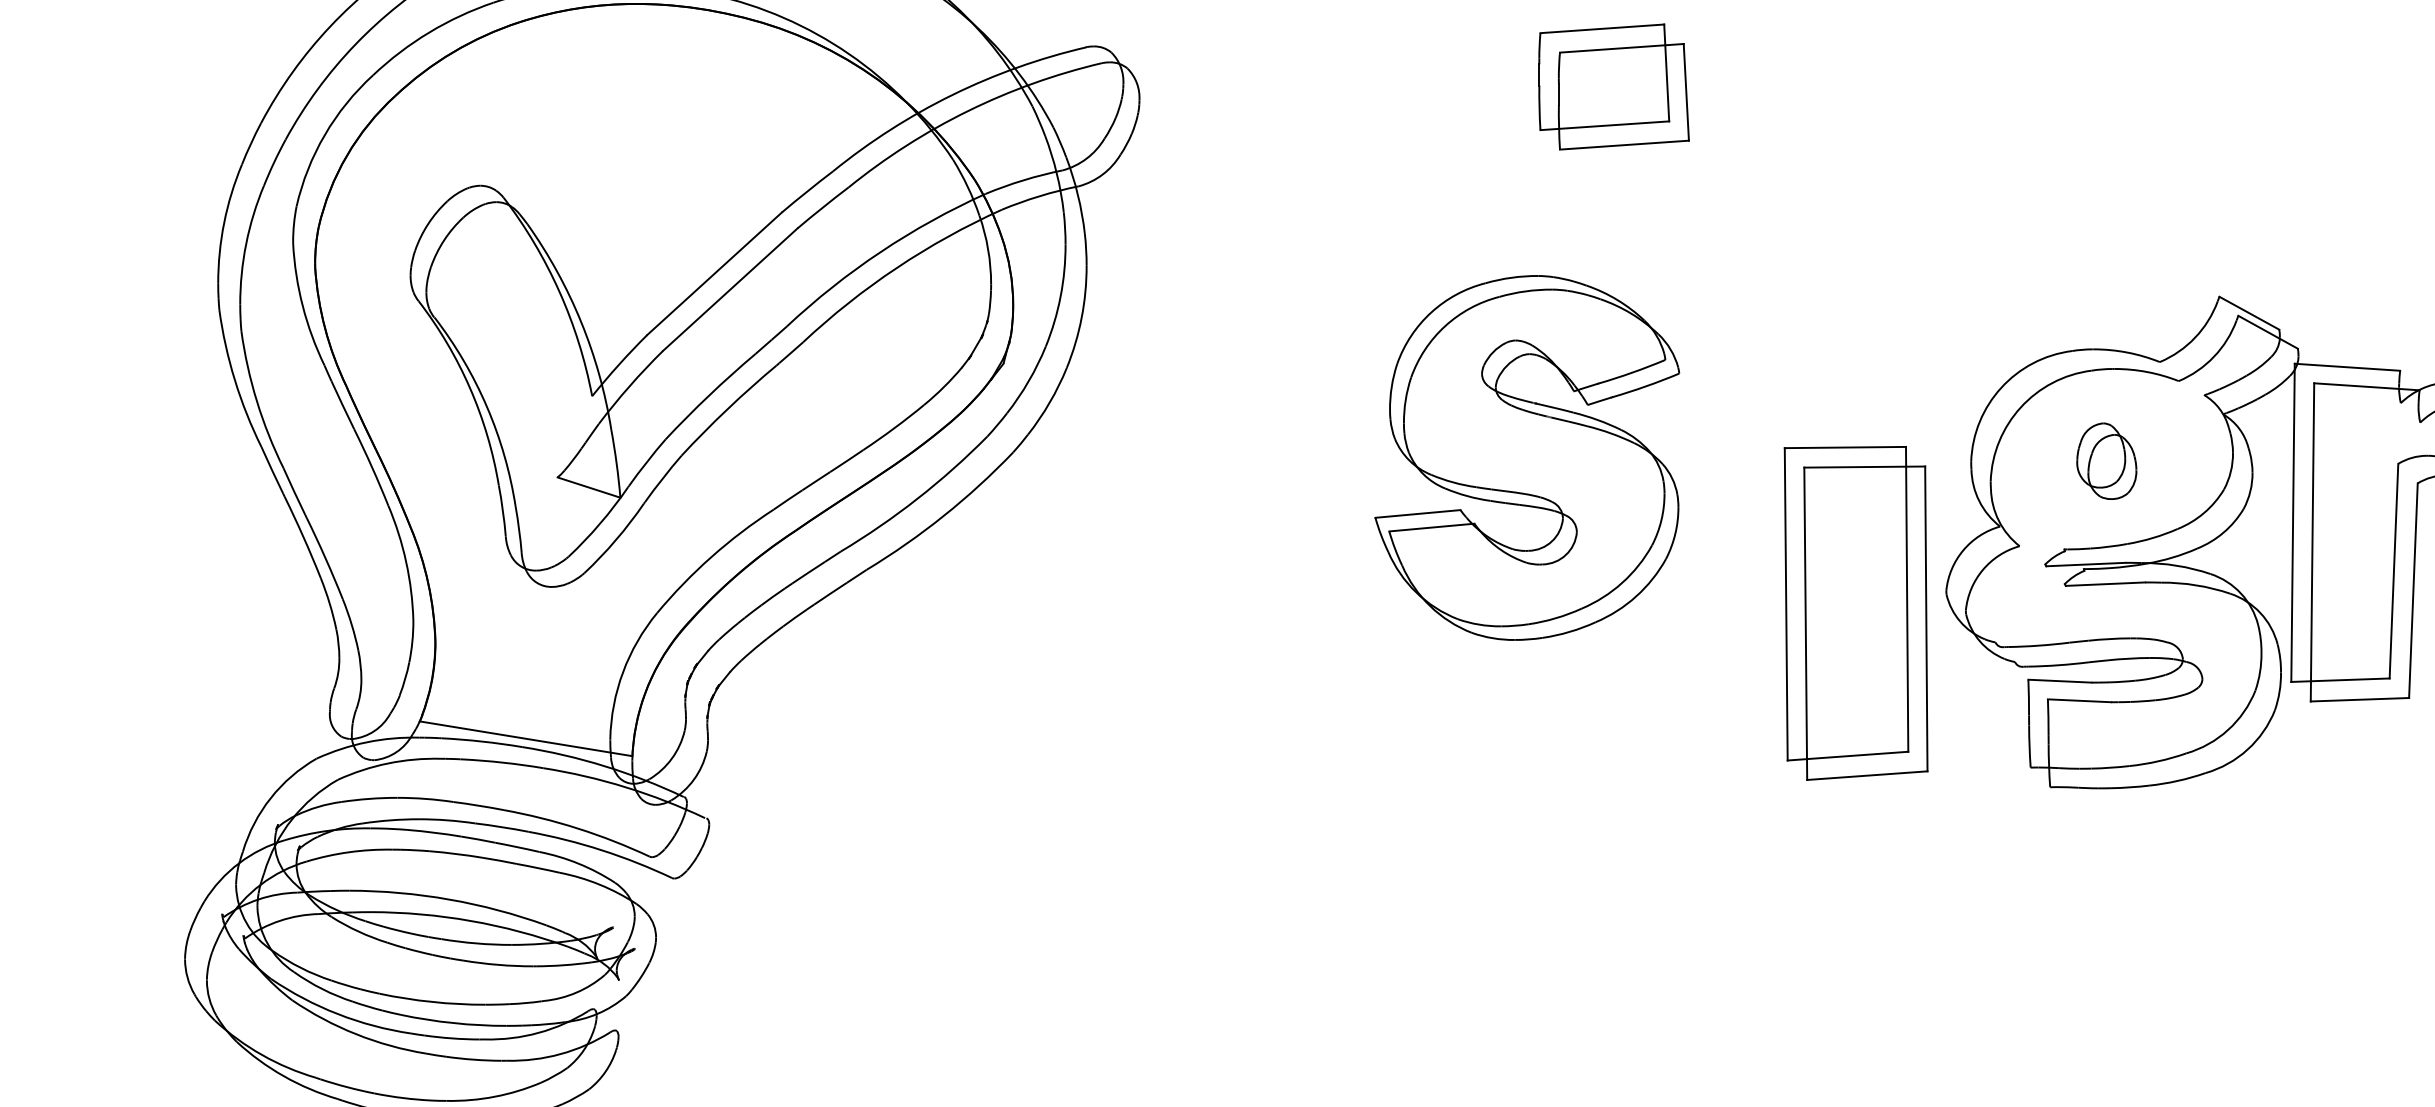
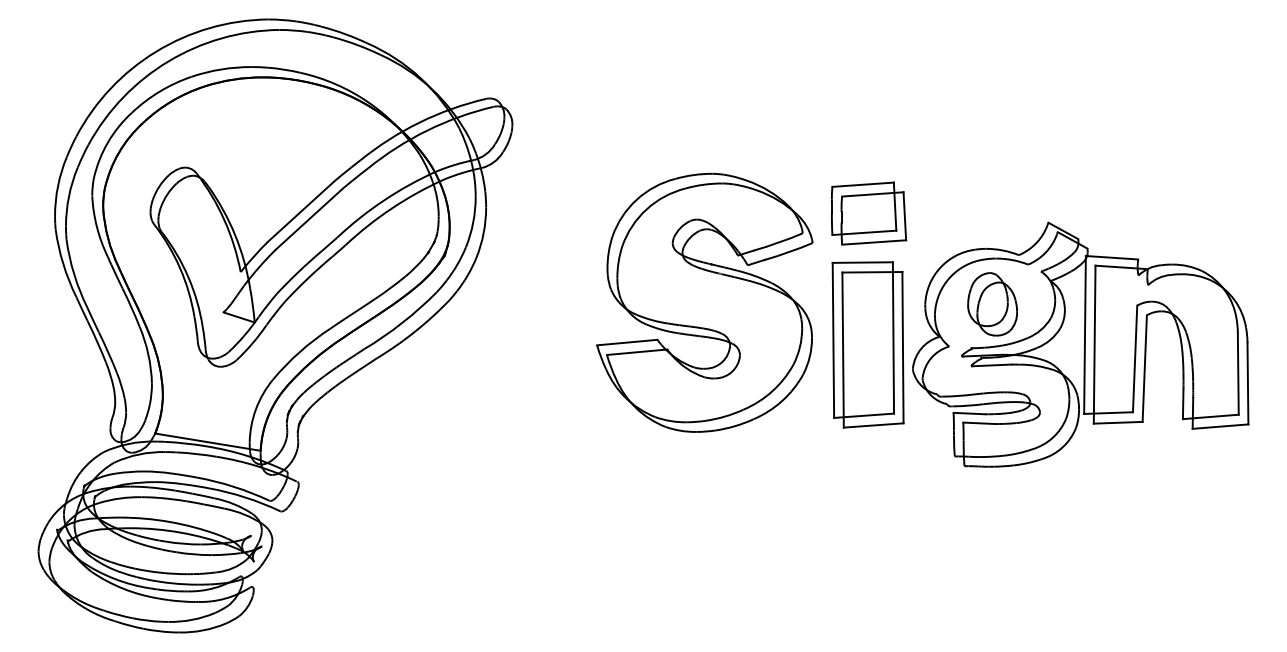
part: (1615, 86) -> (869, 213), moved
part: (1526, 457) -> (704, 302), size x1.43
part: (2106, 461) -> (992, 304), size x1.67
part: (1854, 612) -> (867, 344), moved

